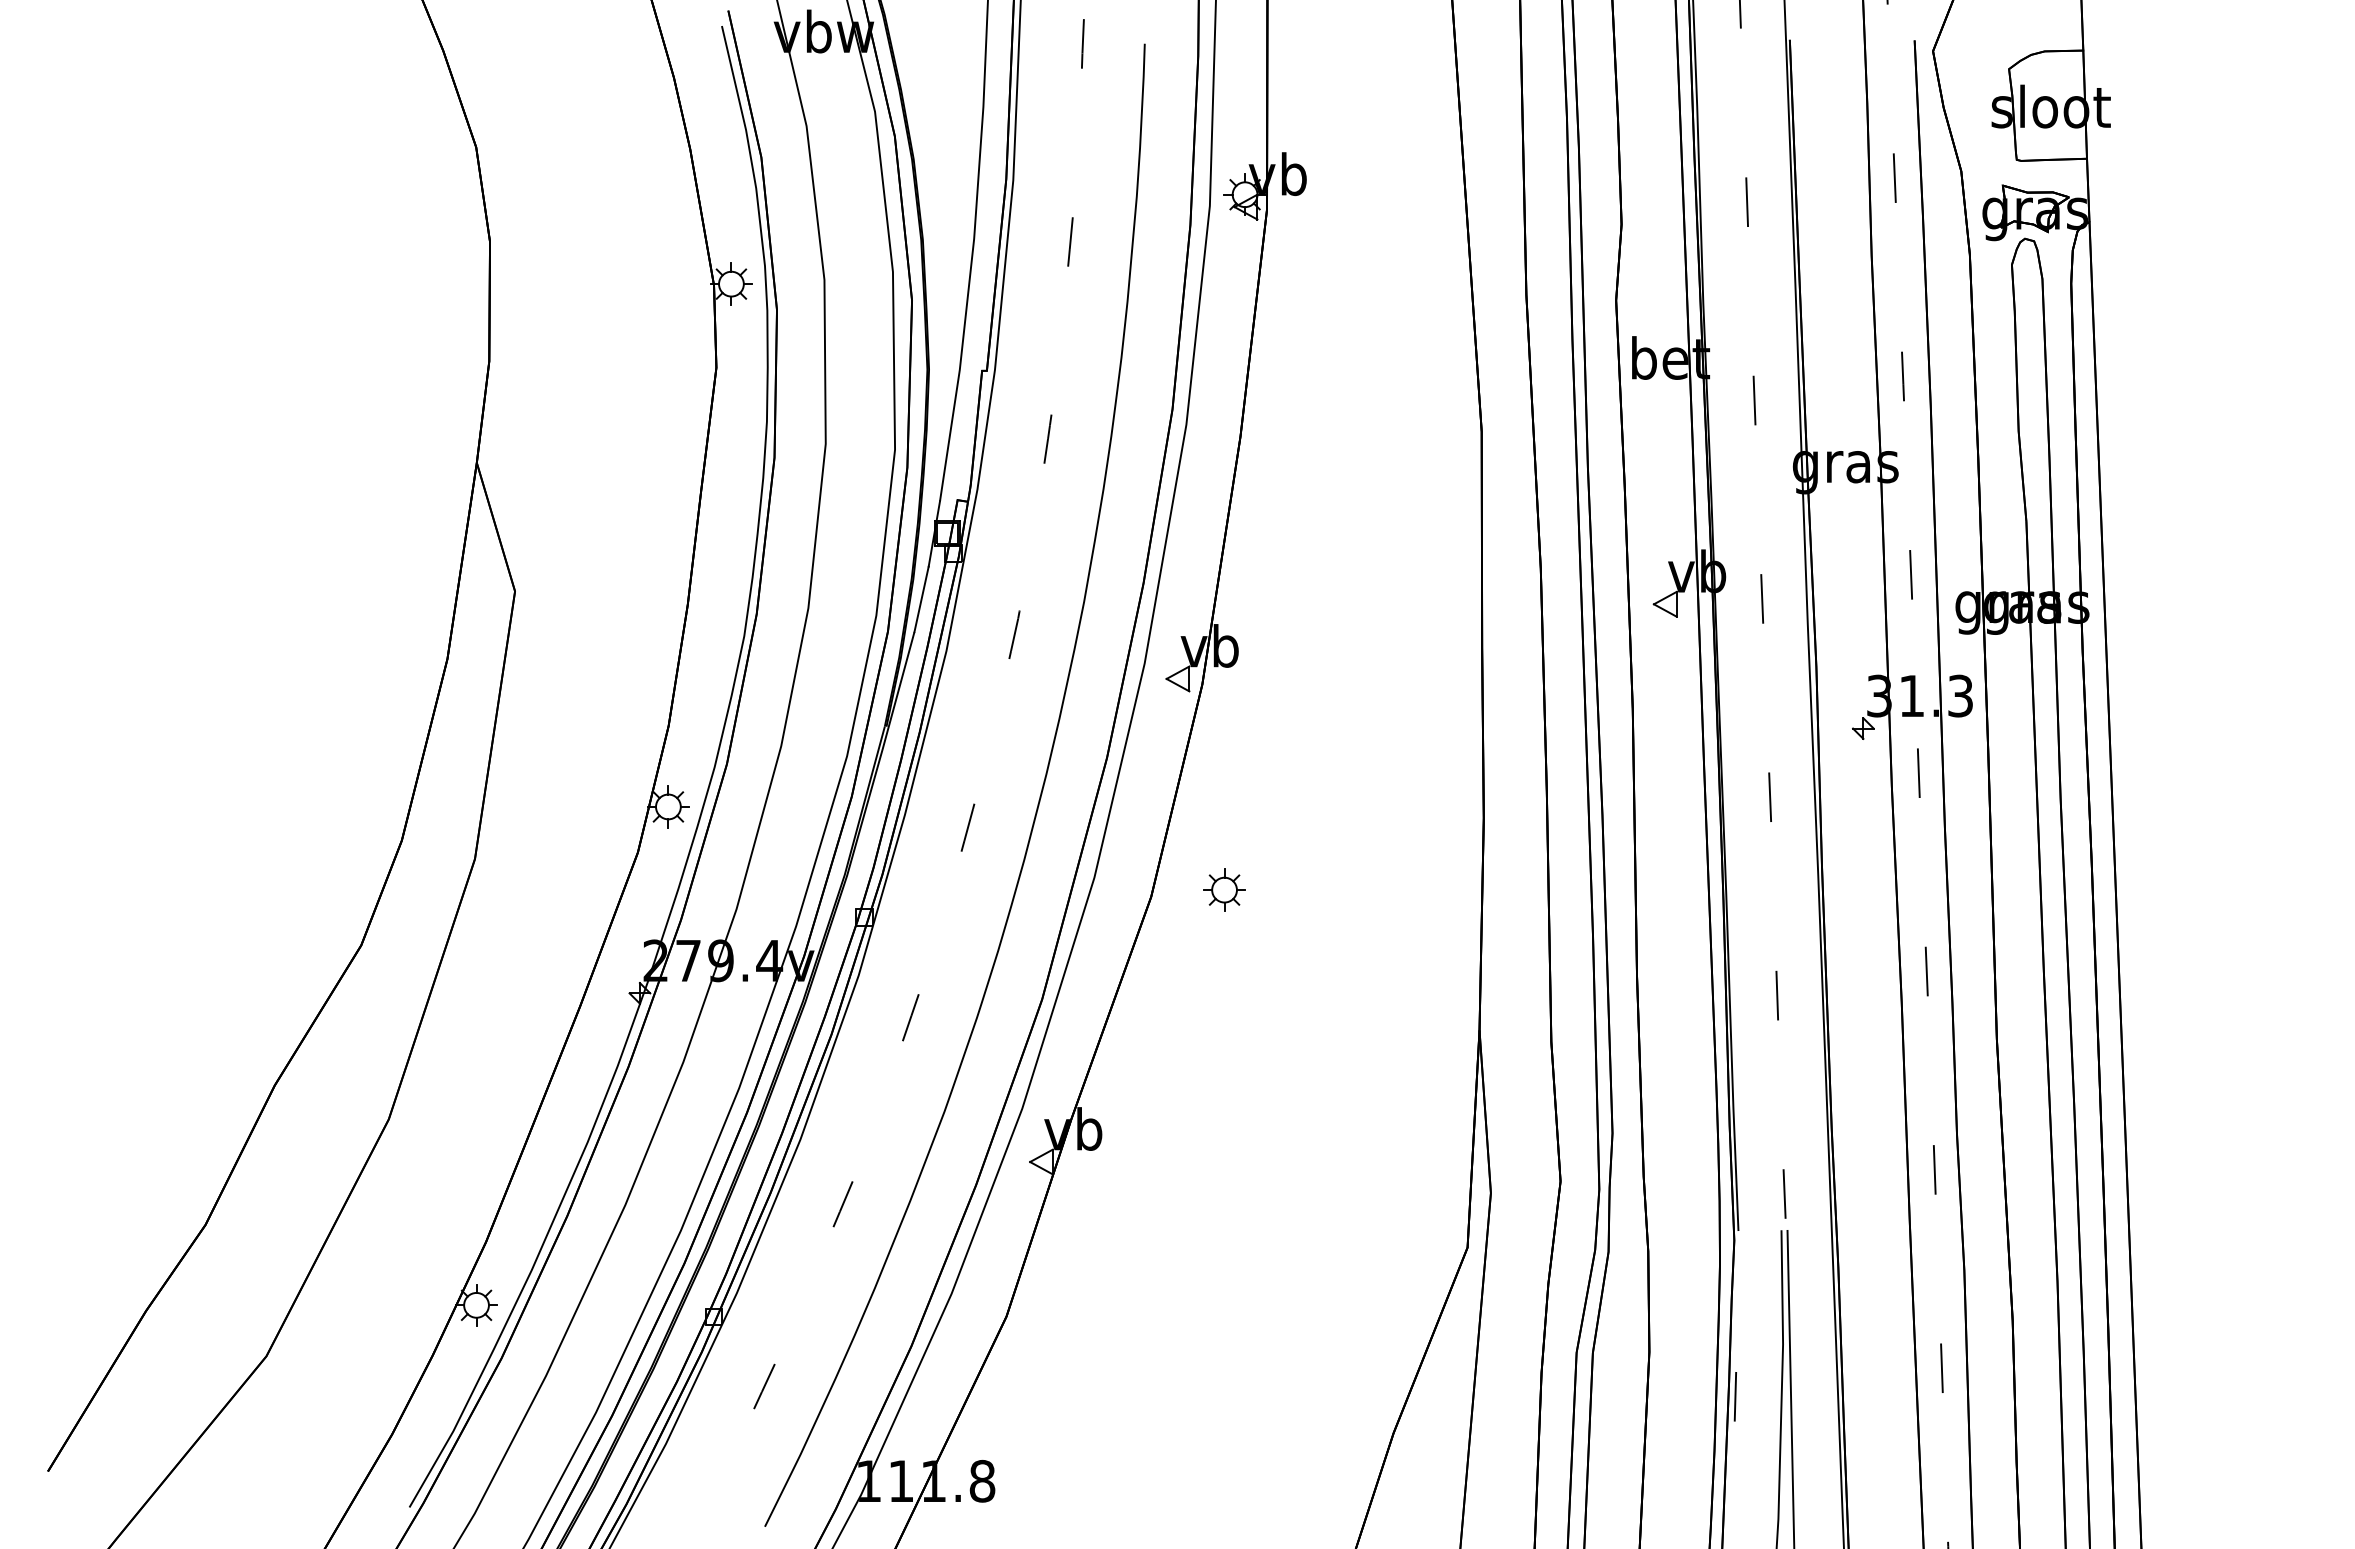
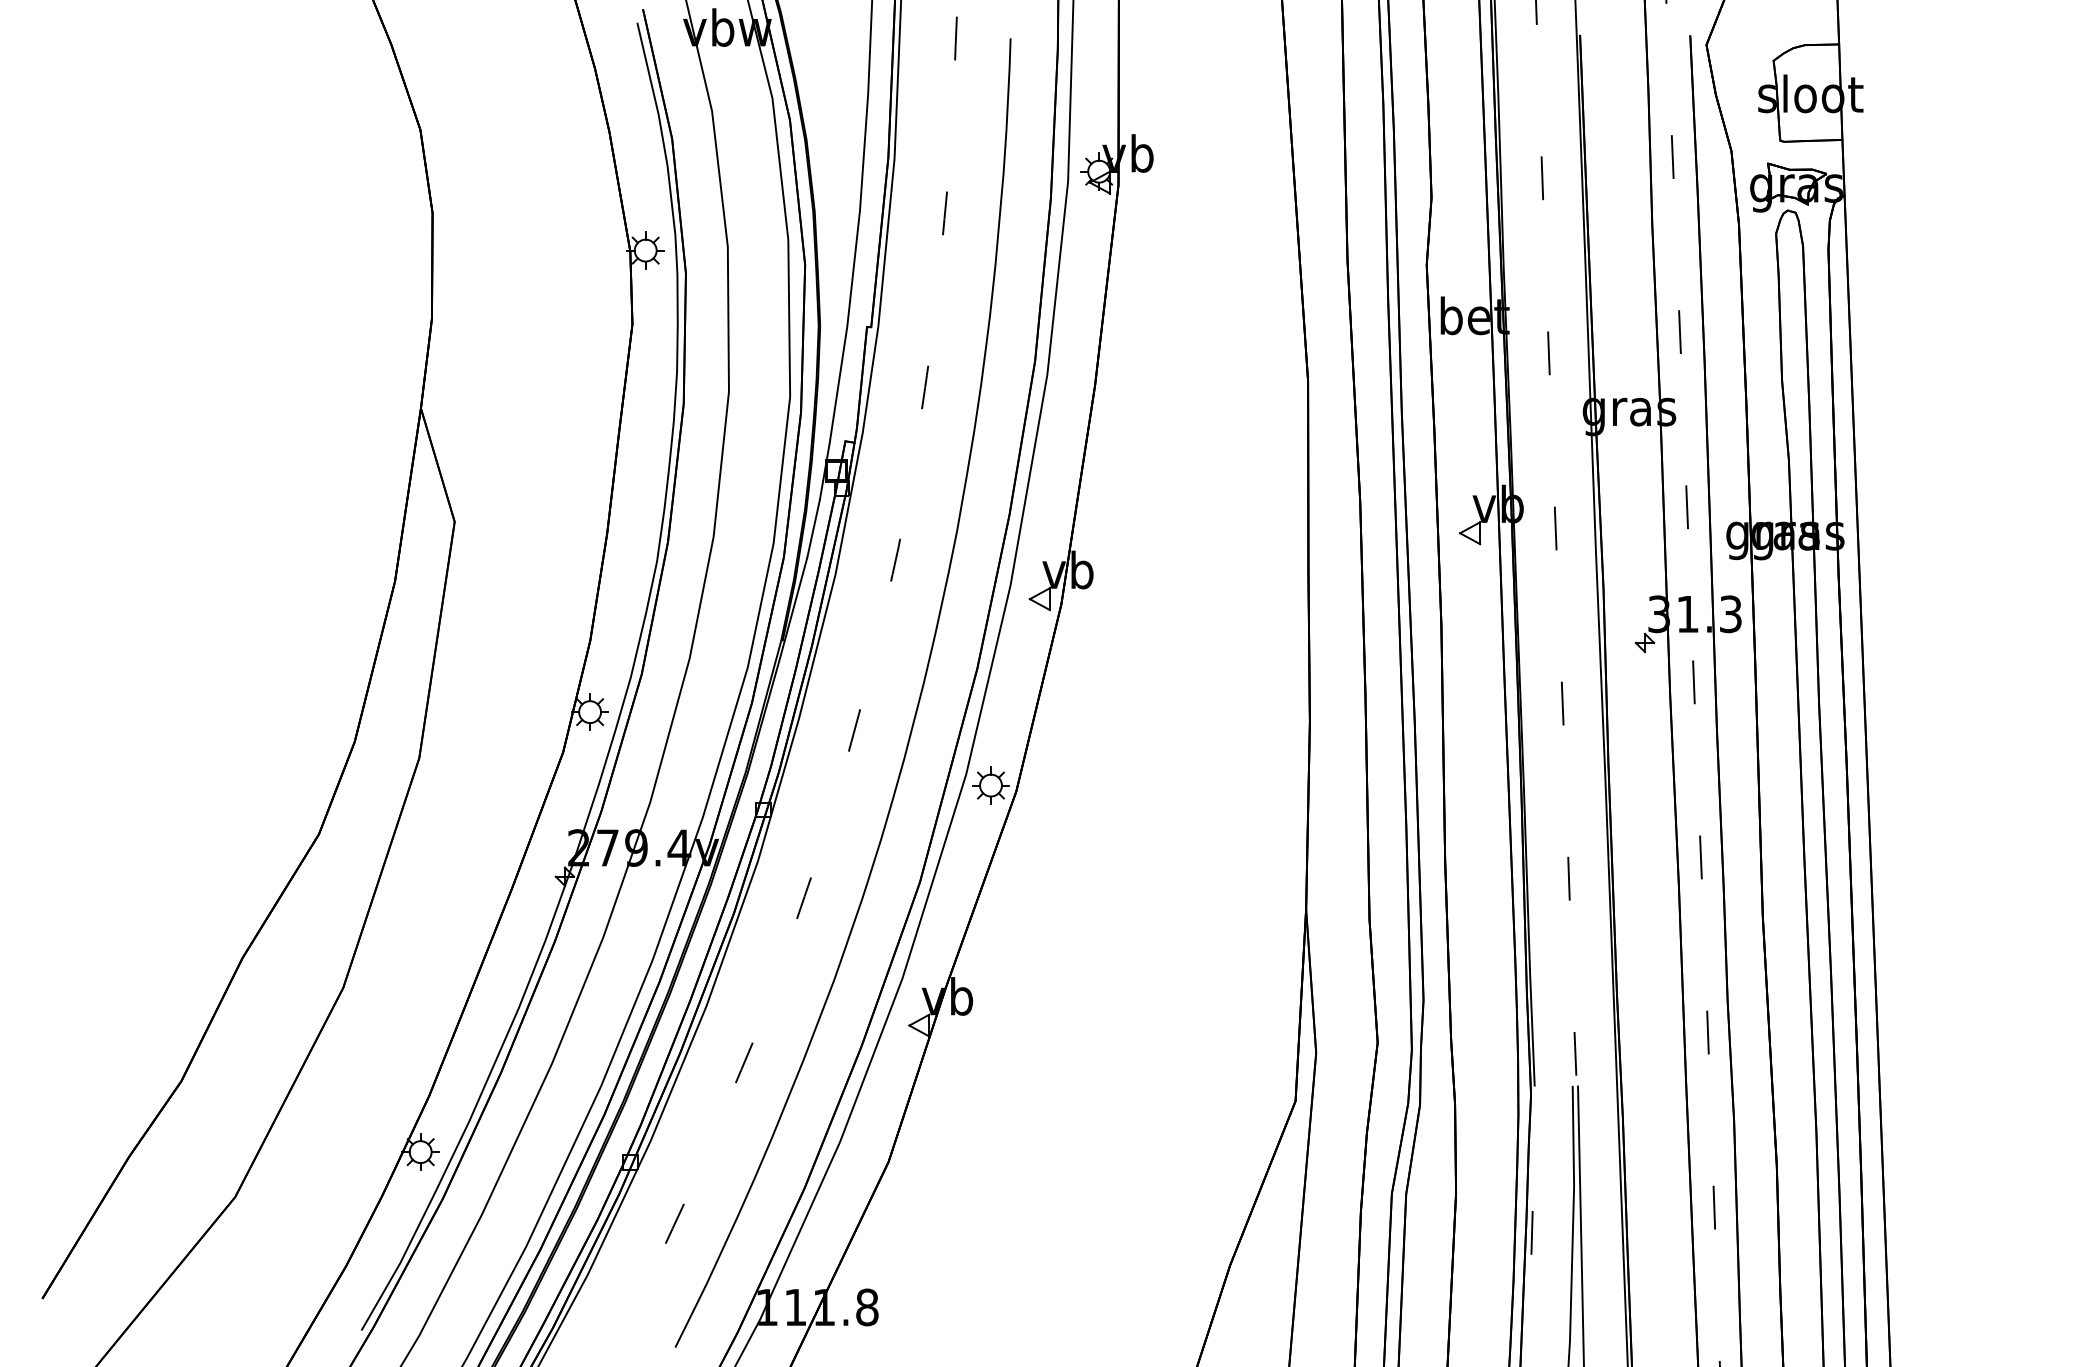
part: (1224, 889) -> (990, 785), moved

